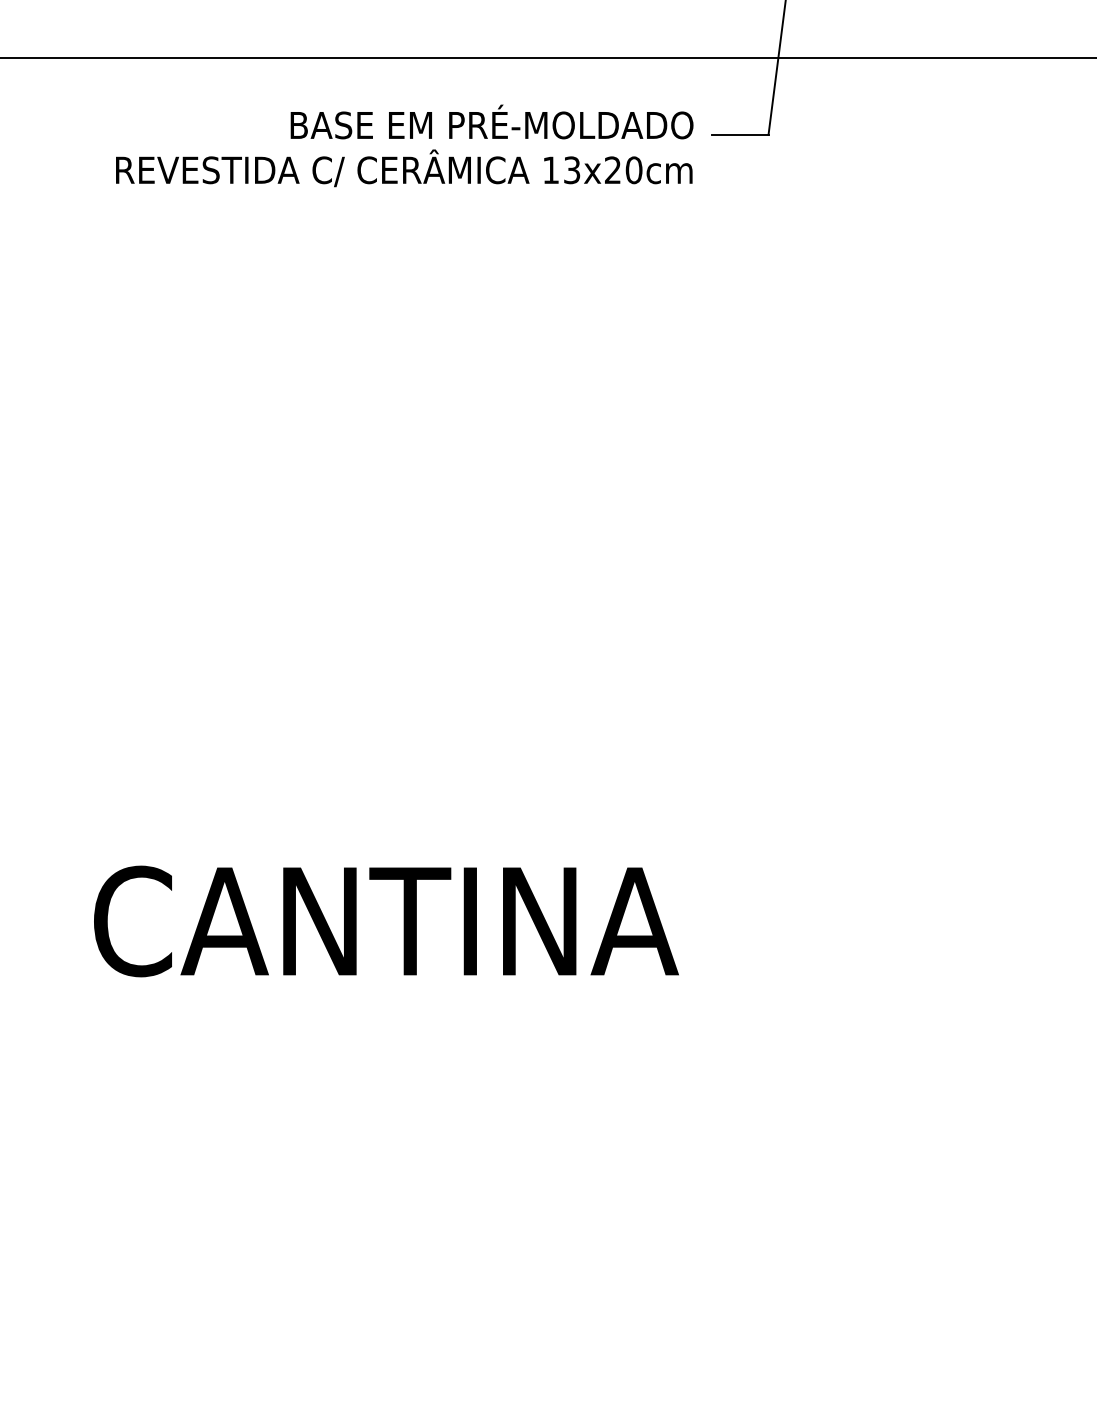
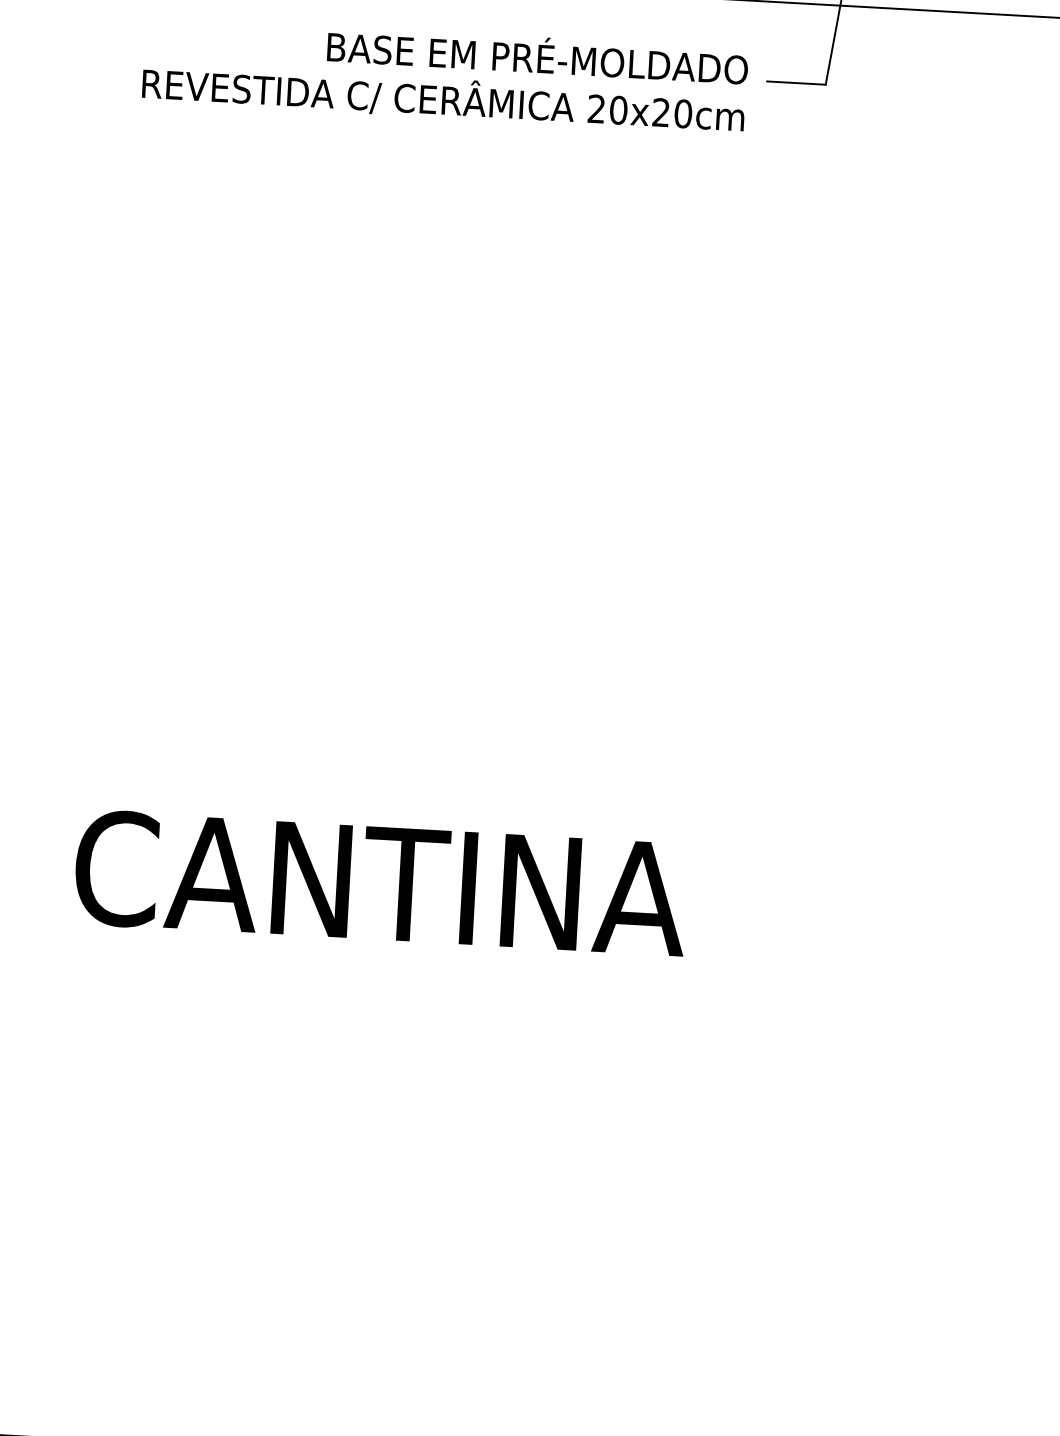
text: (561, 170) -> (607, 109), 13x20cm -> 20x20cm

